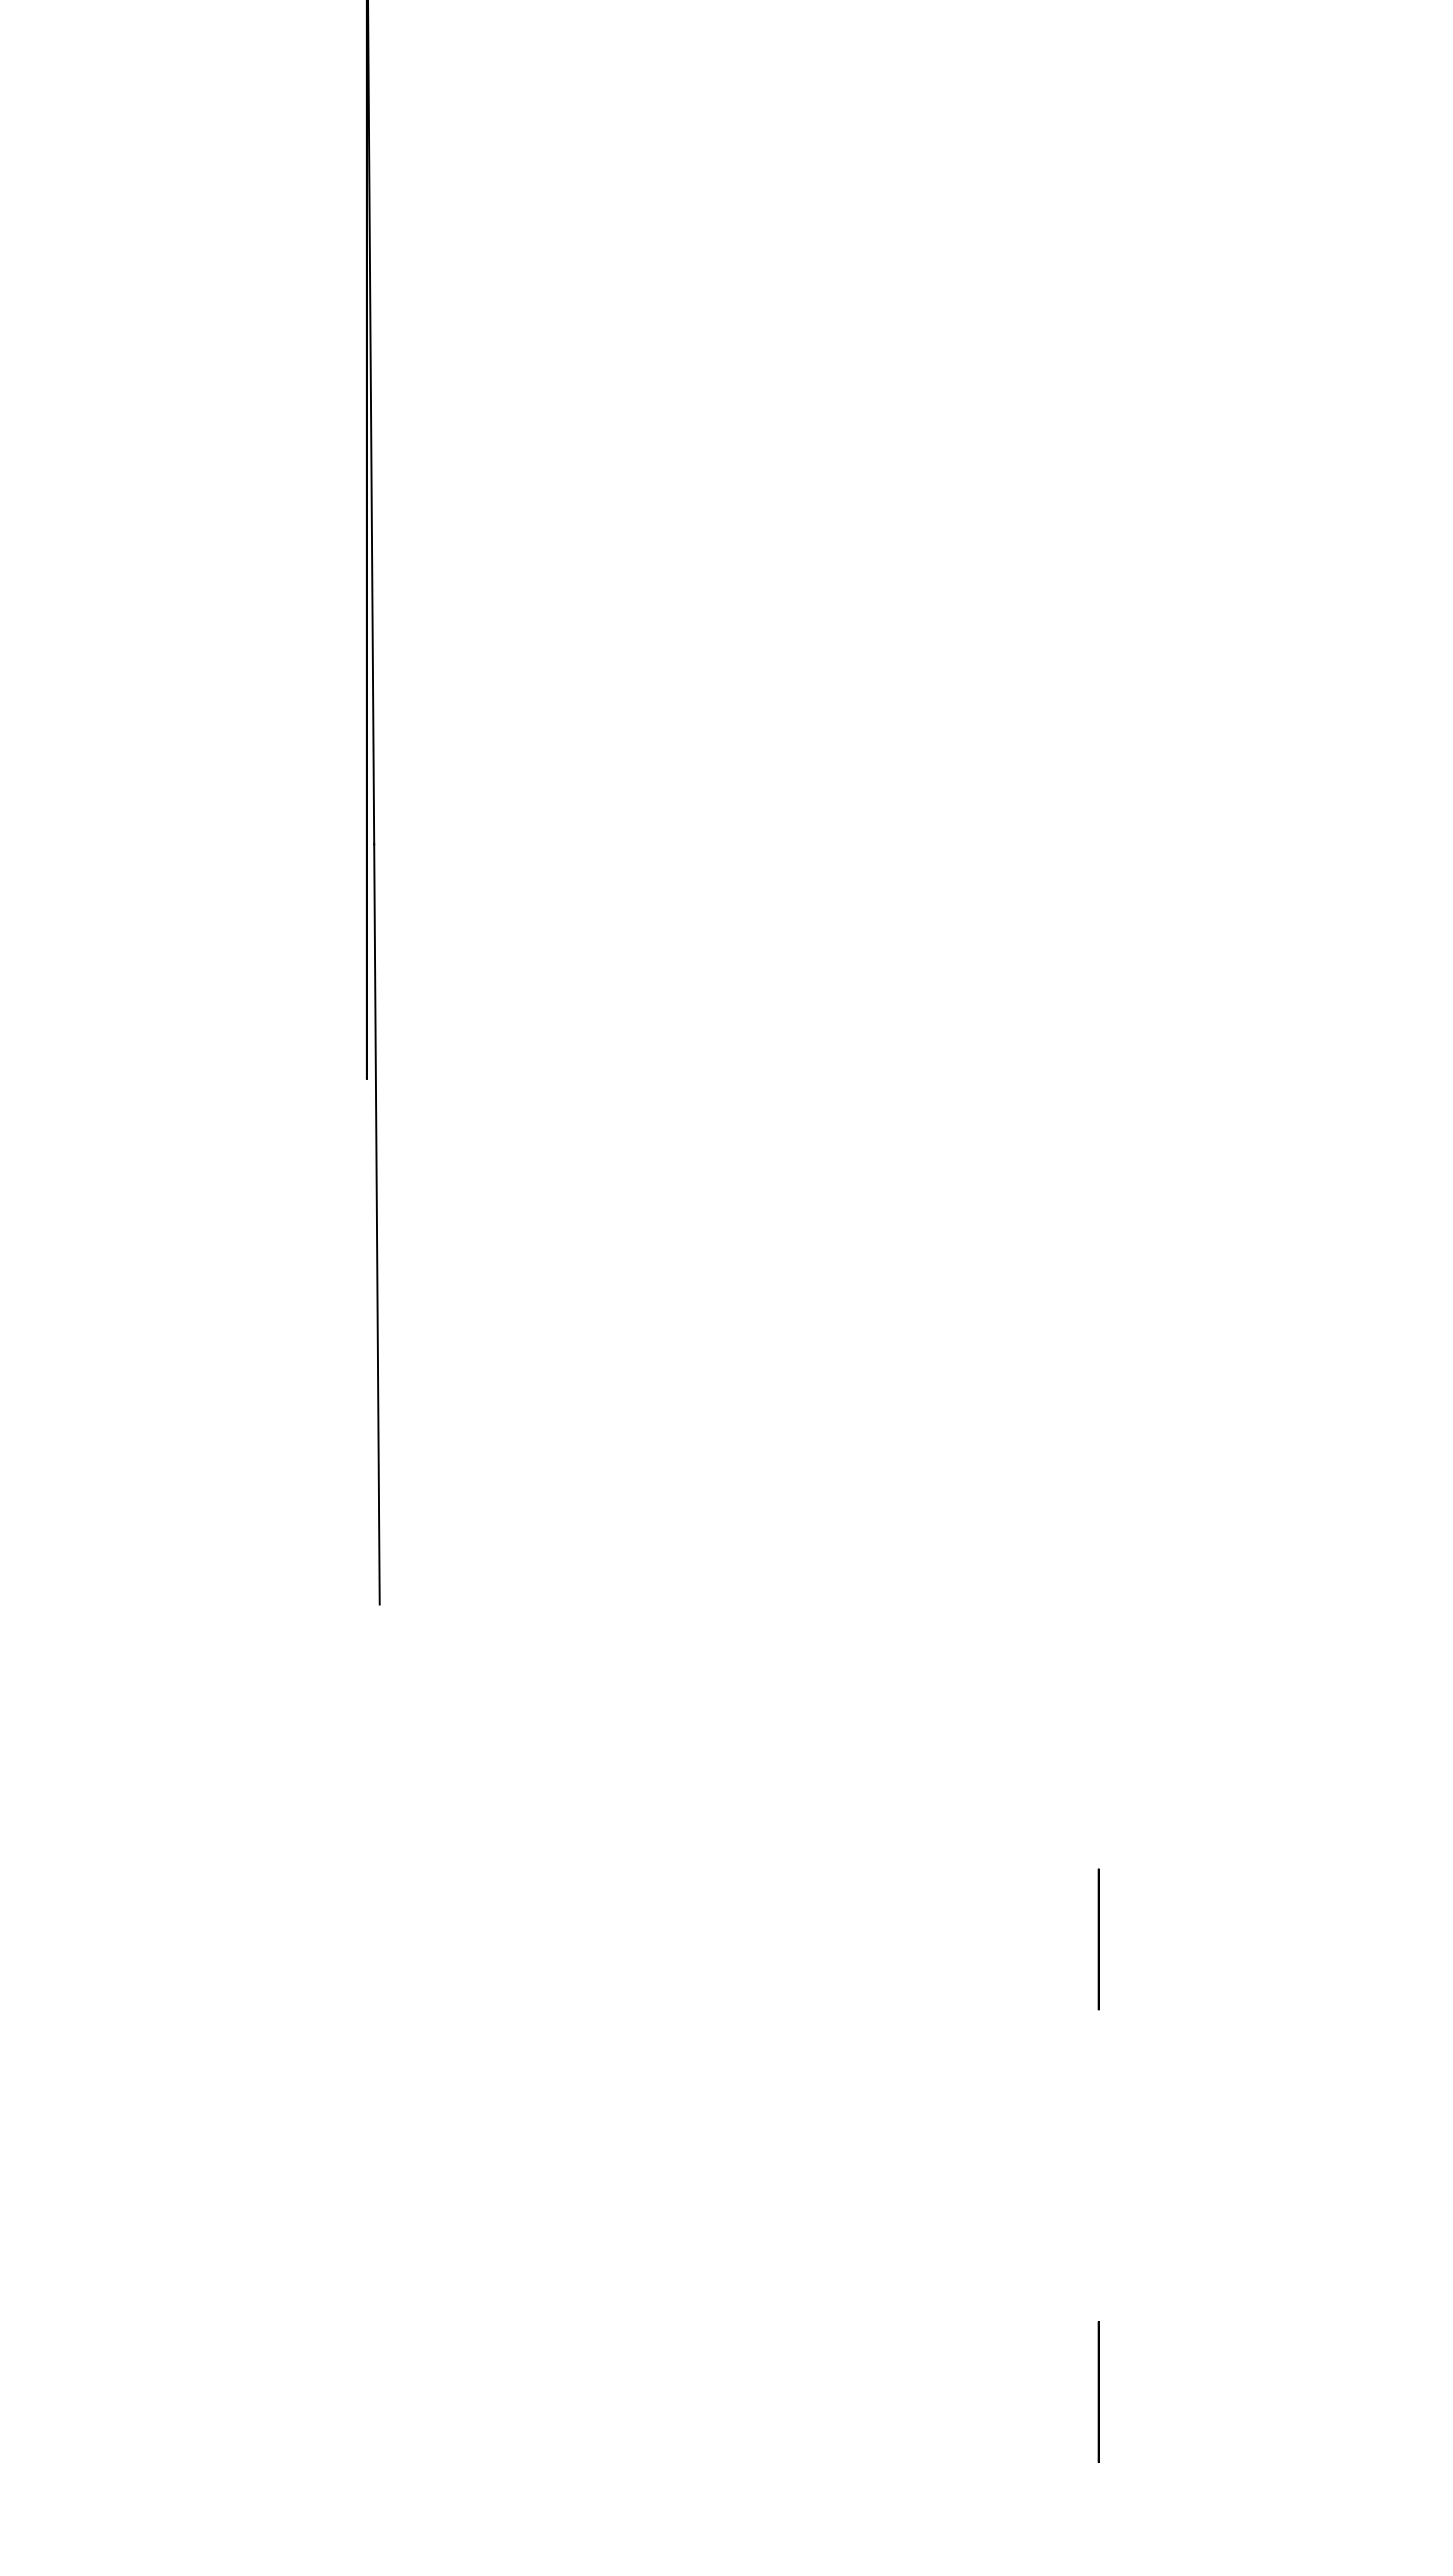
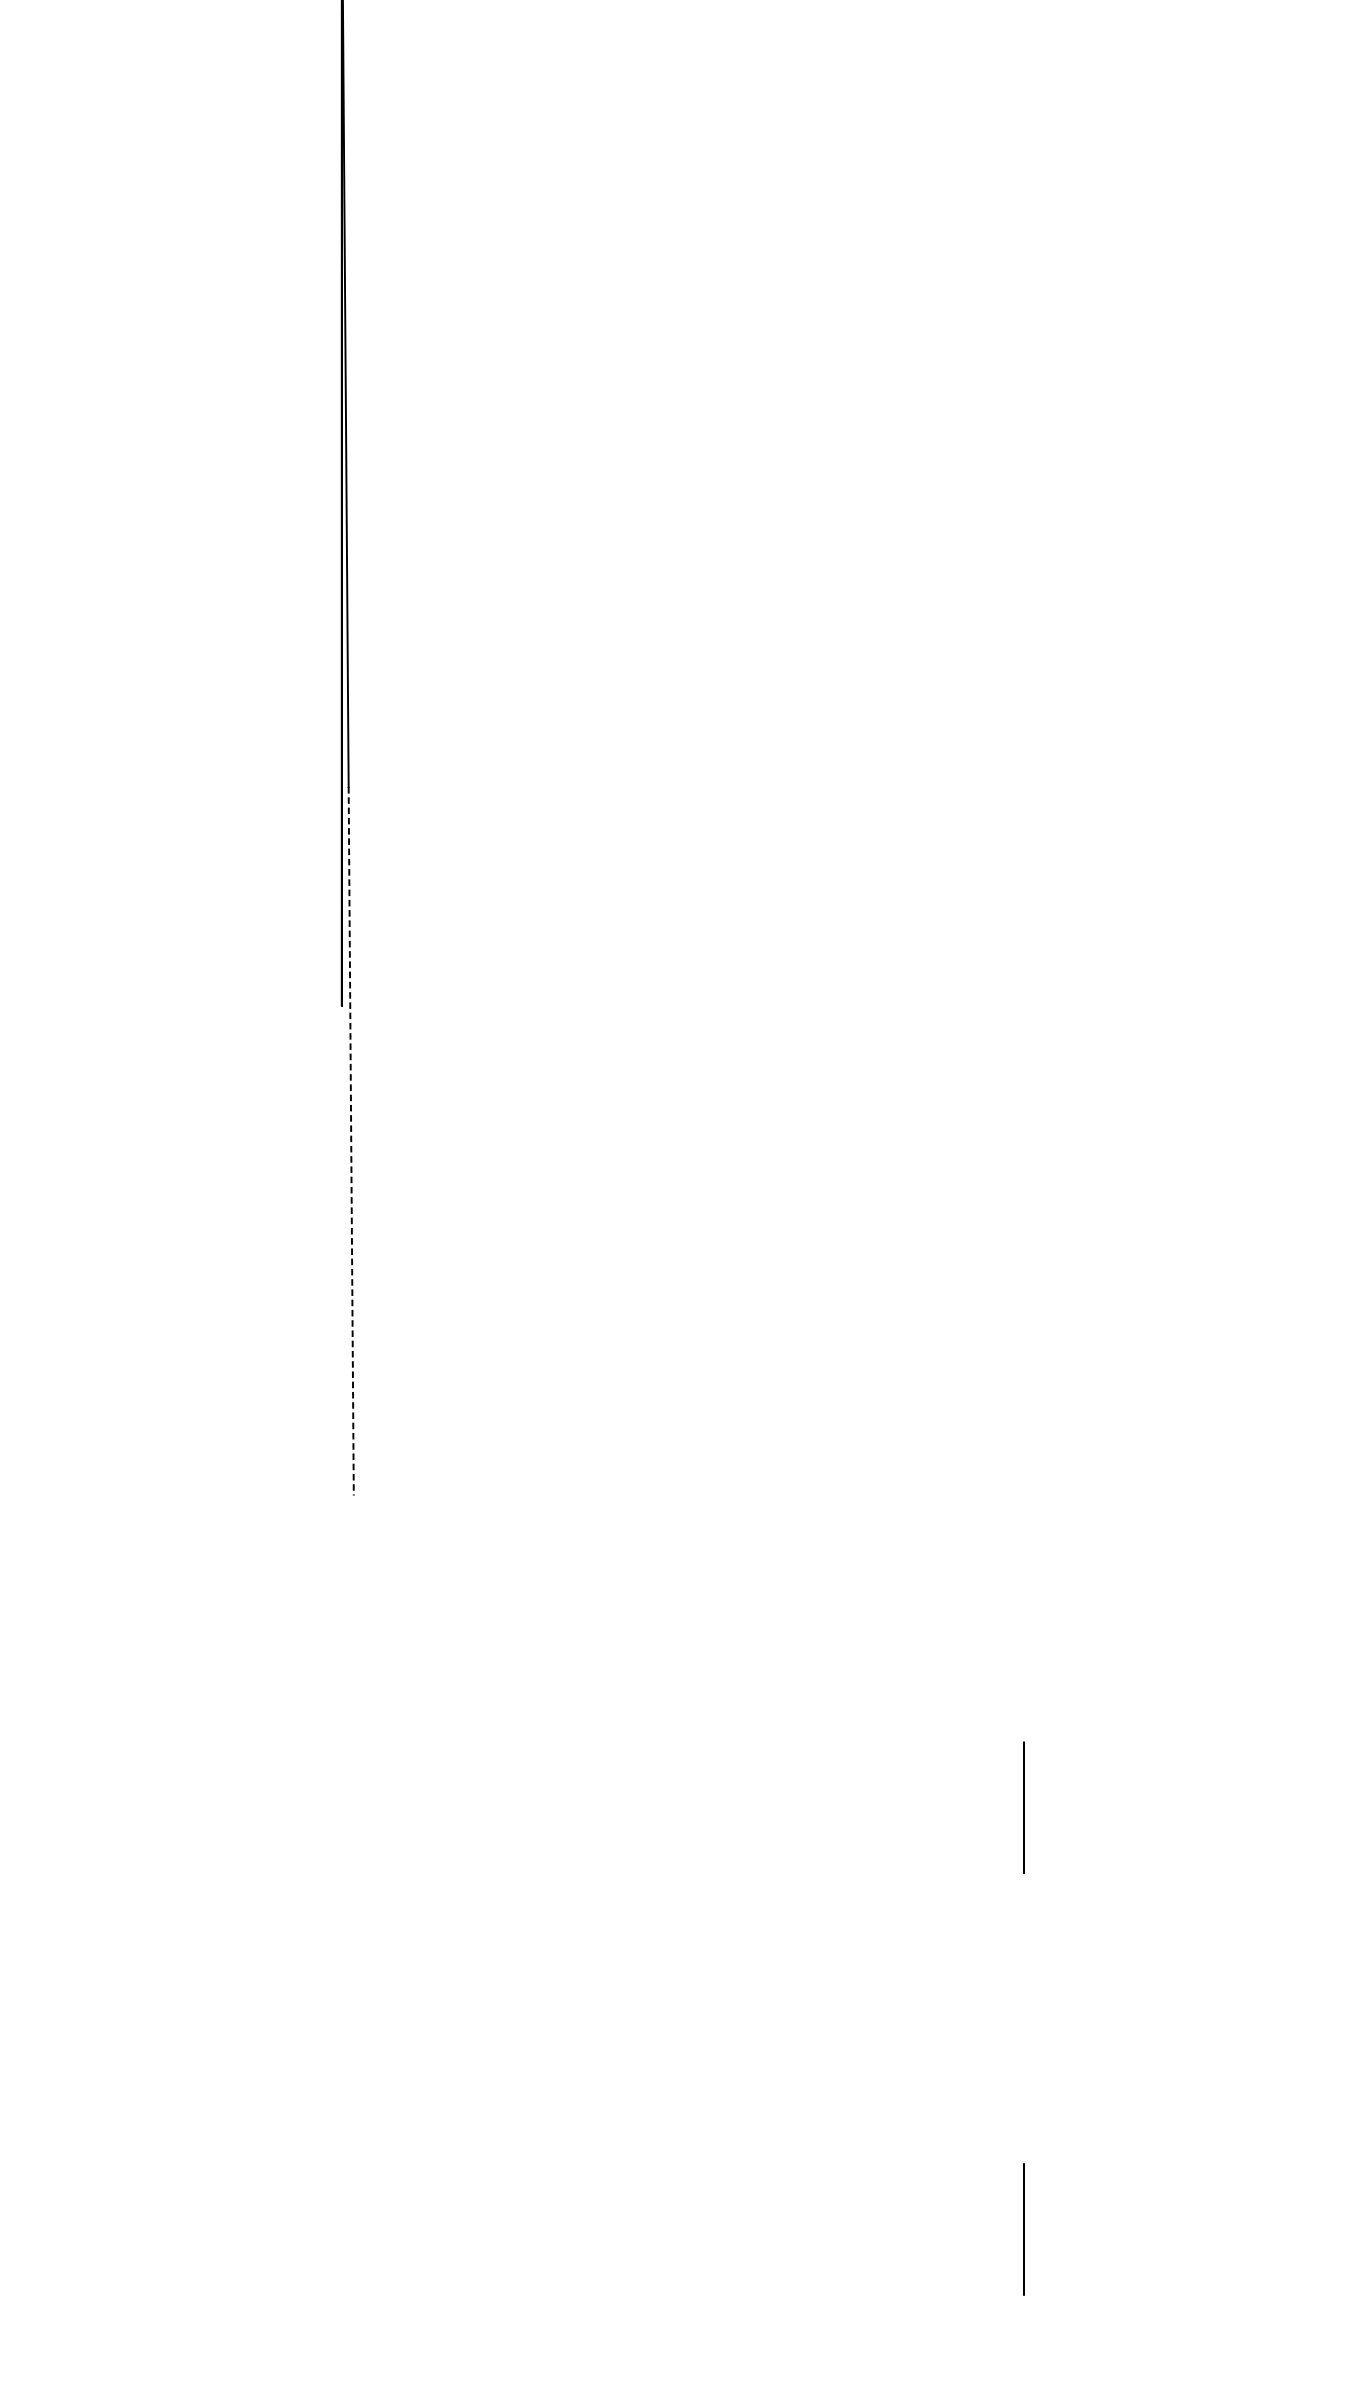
line: (376, 1224) -> (350, 1141), solid -> dashed

